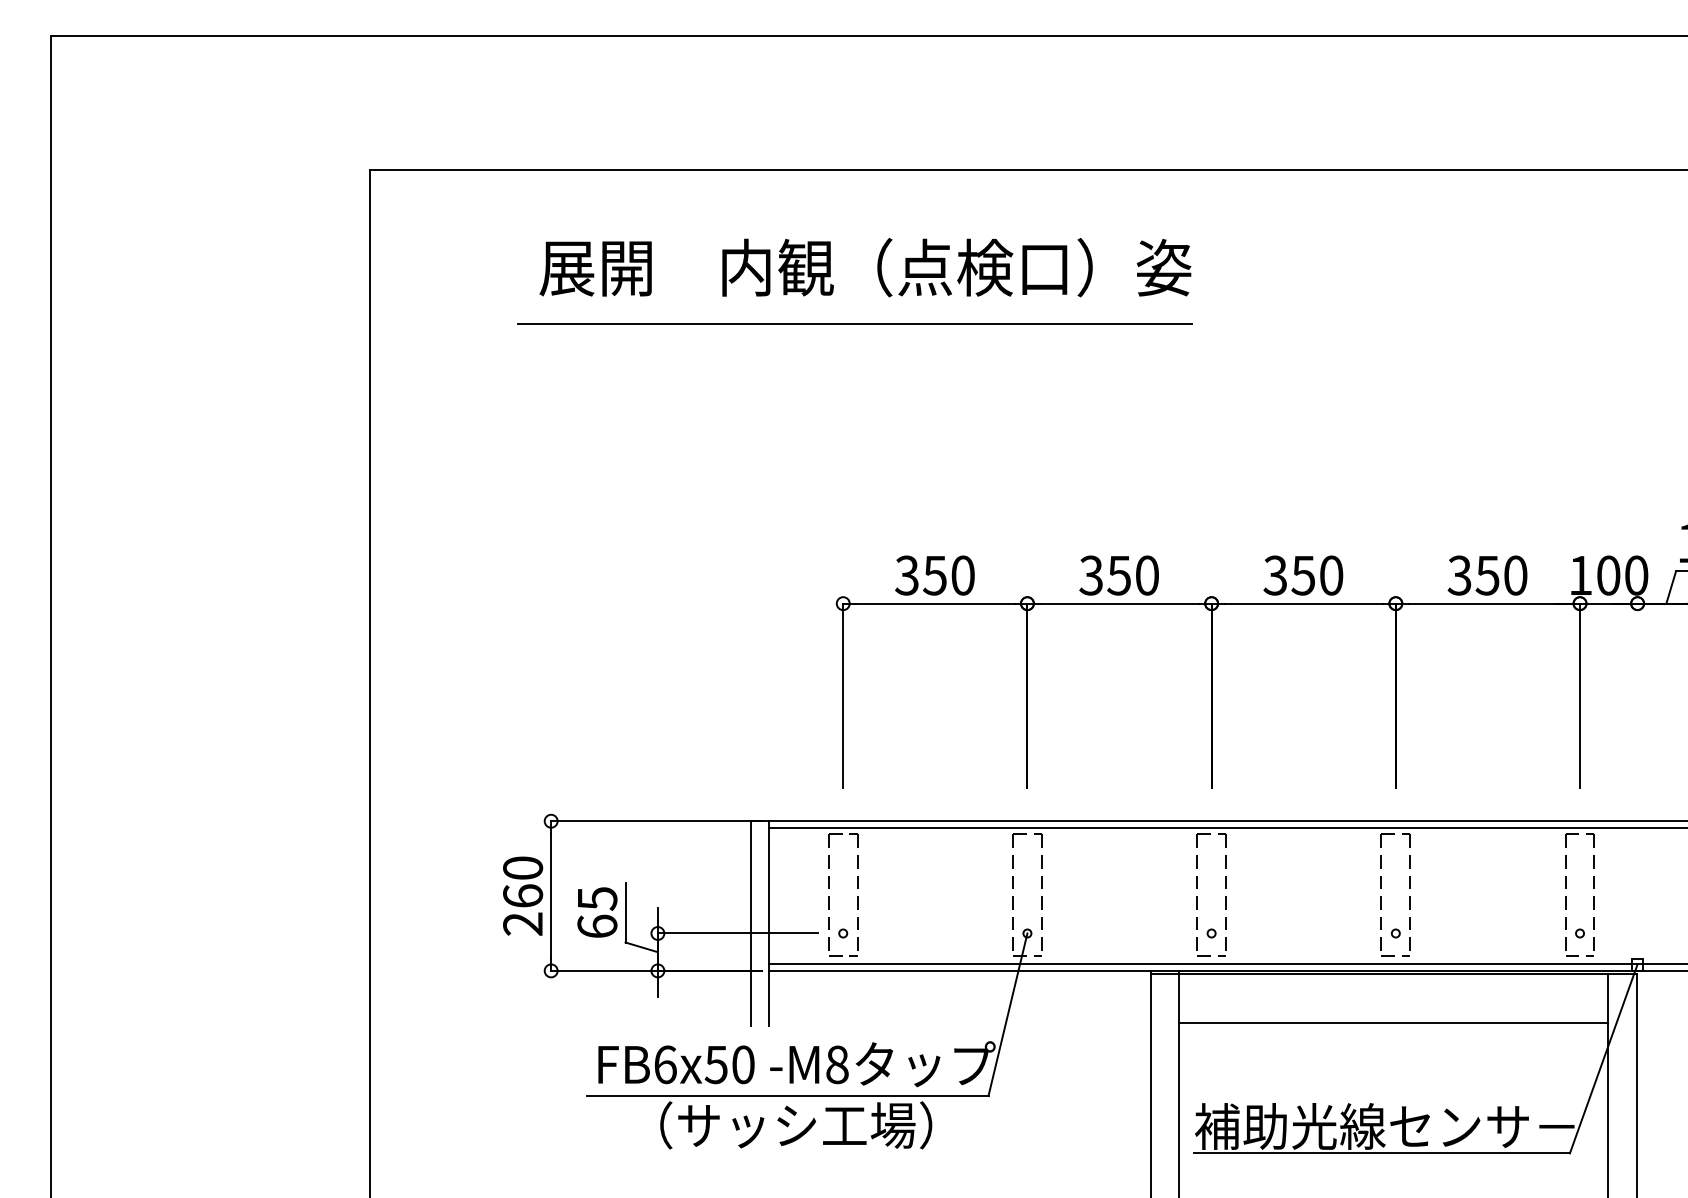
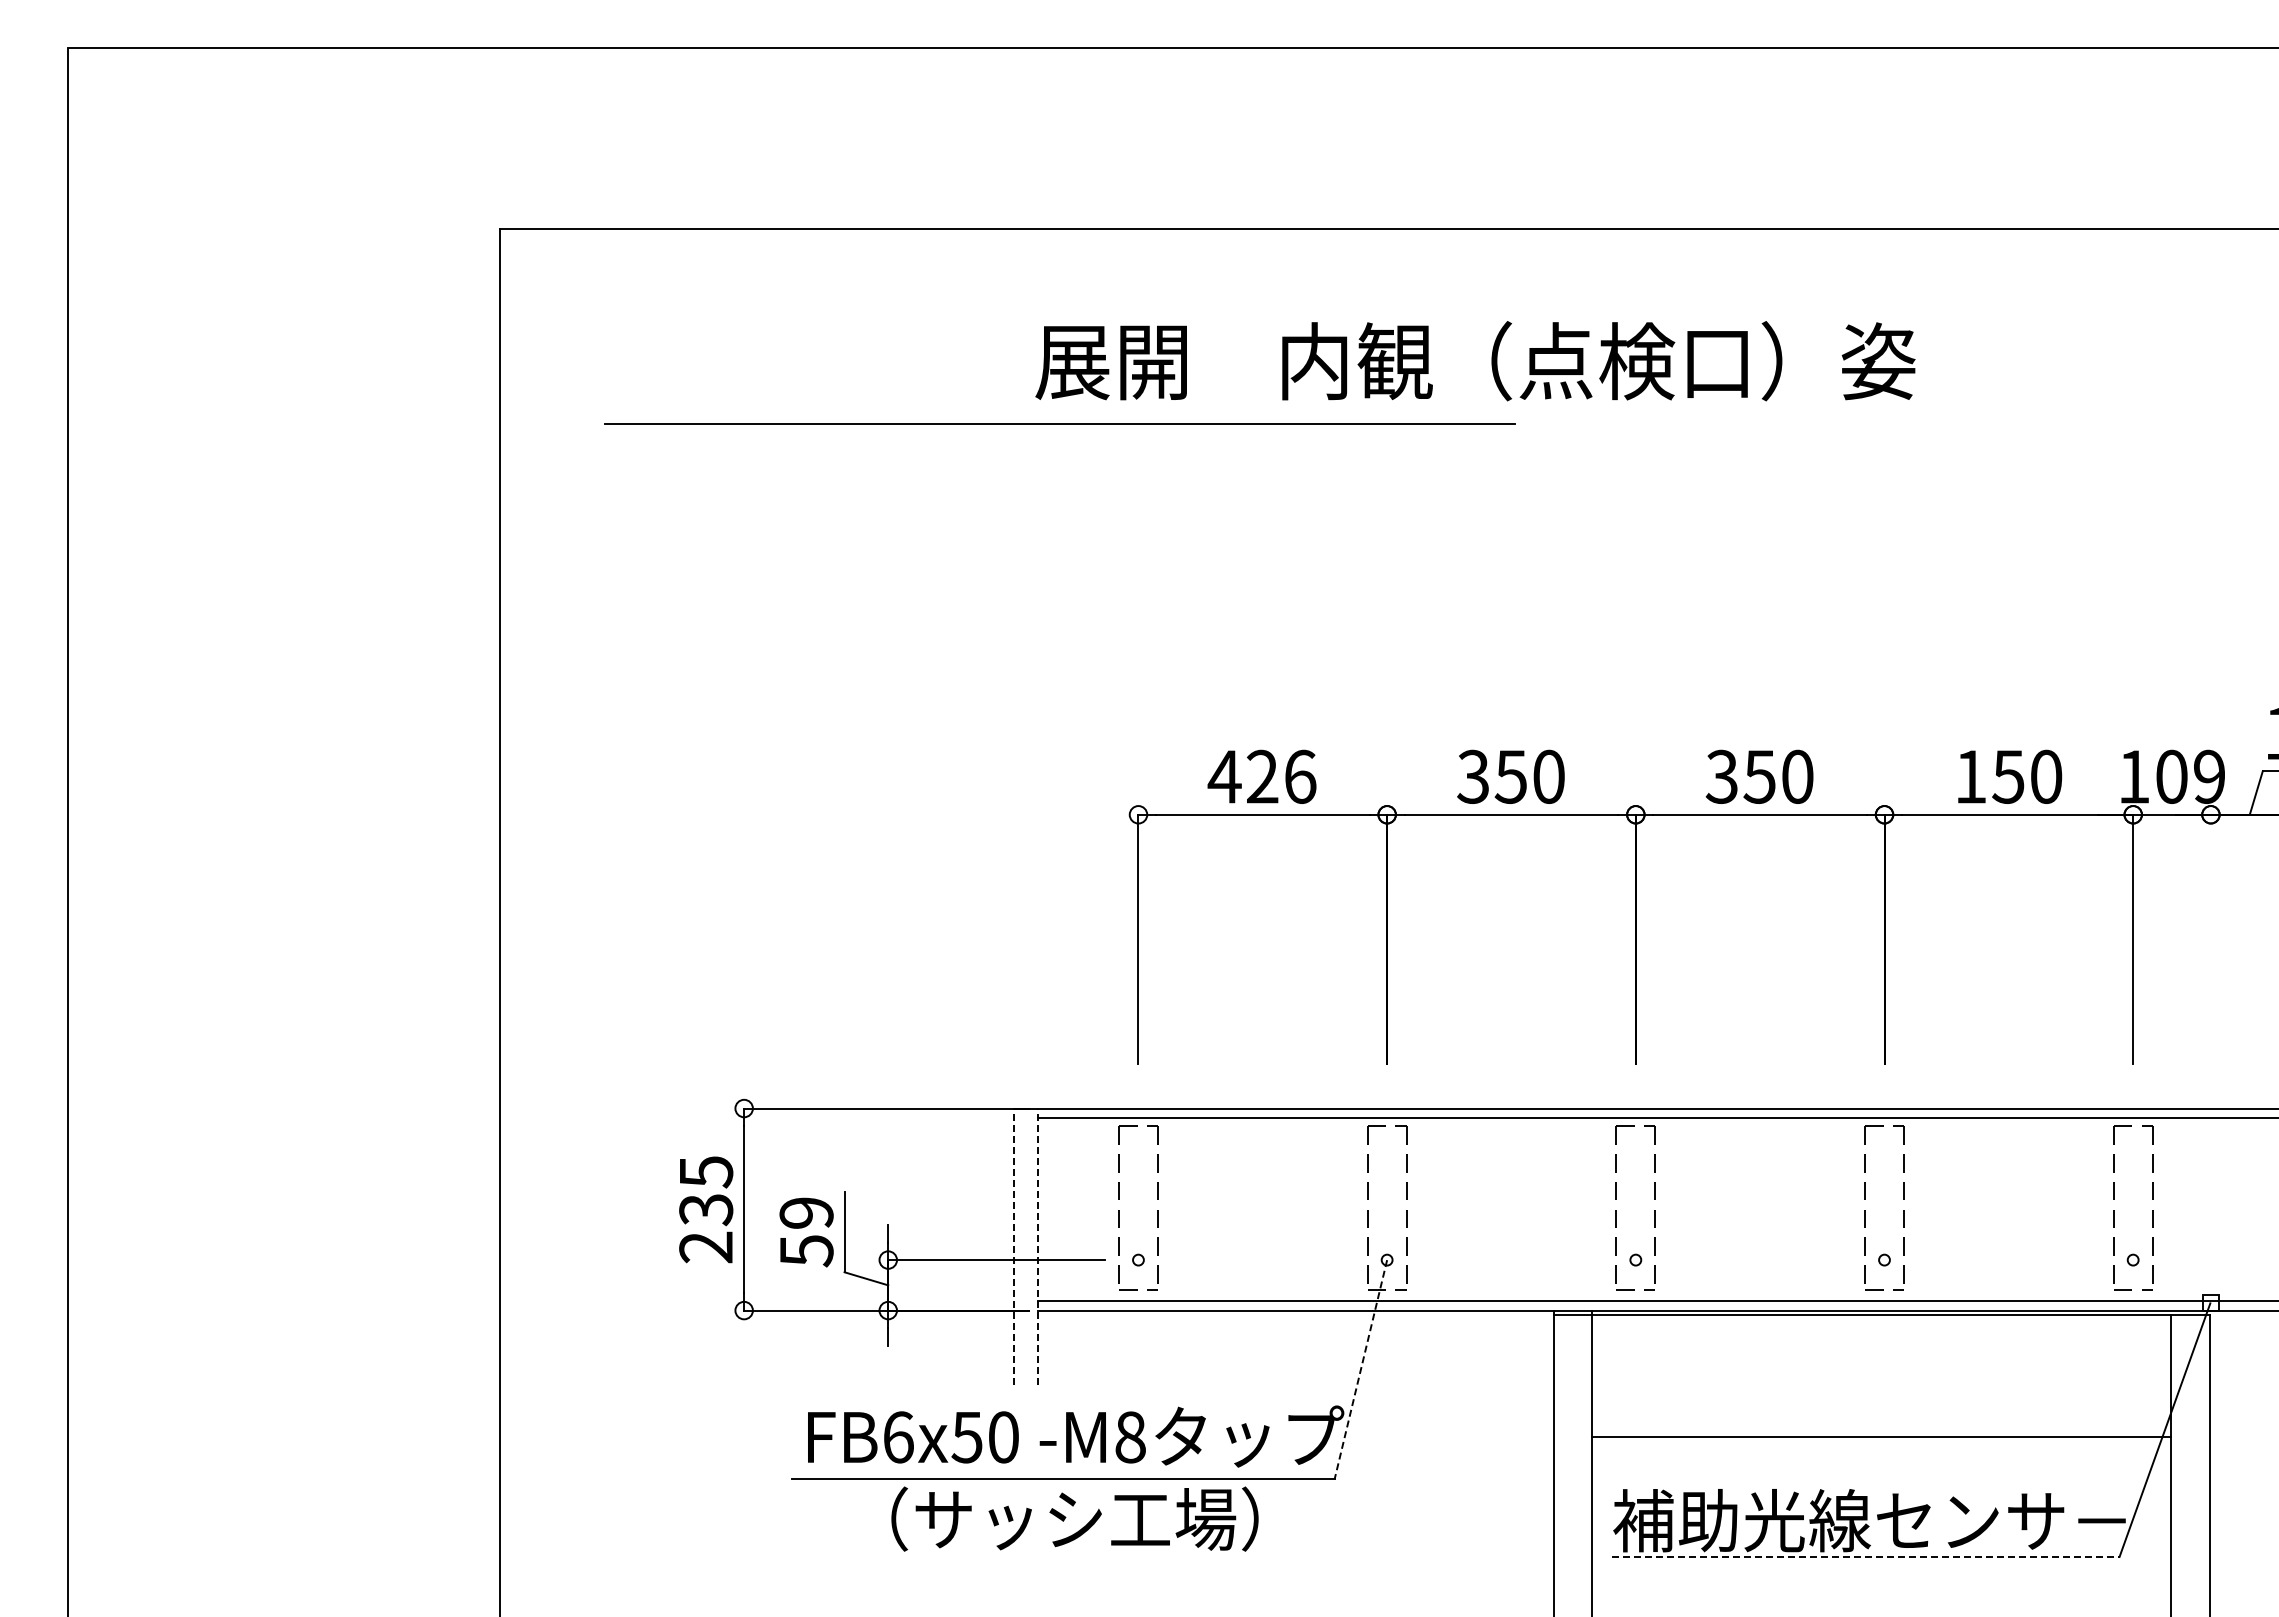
text: (865, 267) -> (1475, 361), moved
line: (854, 324) -> (1059, 423), moved
text: (934, 575) -> (1261, 776), 350 -> 426
text: (1459, 575) -> (1970, 776), 350 -> 150
text: (1636, 575) -> (2209, 776), 100 -> 109
text: (523, 882) -> (706, 1191), 260 -> 235
text: (597, 913) -> (806, 1232), 65 -> 59
line: (751, 923) -> (1014, 1246), solid -> dashed
line: (768, 923) -> (1037, 1246), solid -> dashed
line: (1007, 1014) -> (1360, 1369), solid -> dashed
line: (1393, 1022) -> (1881, 1436), moved
line: (1381, 1153) -> (1865, 1556), solid -> dashed

